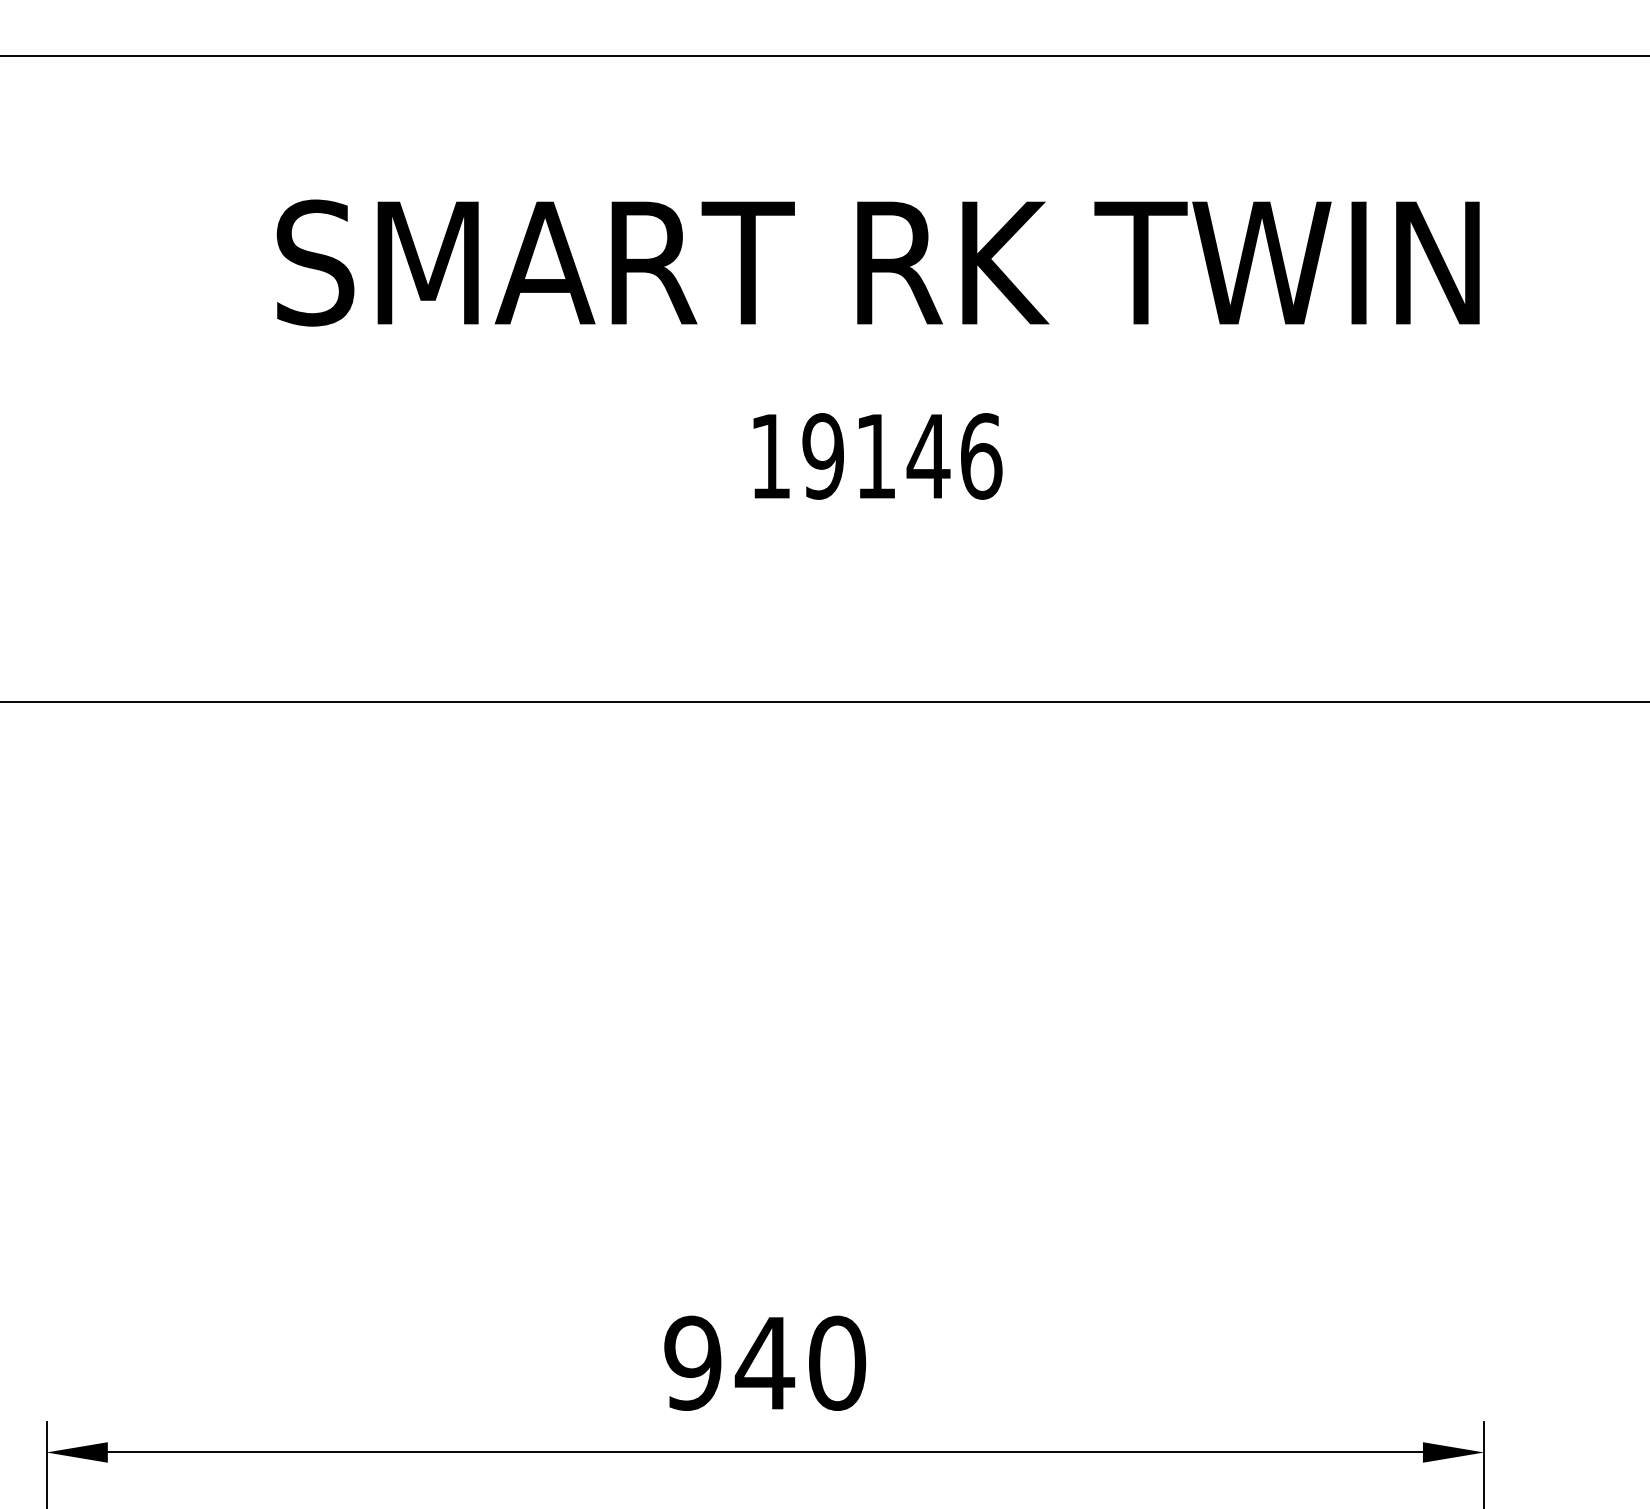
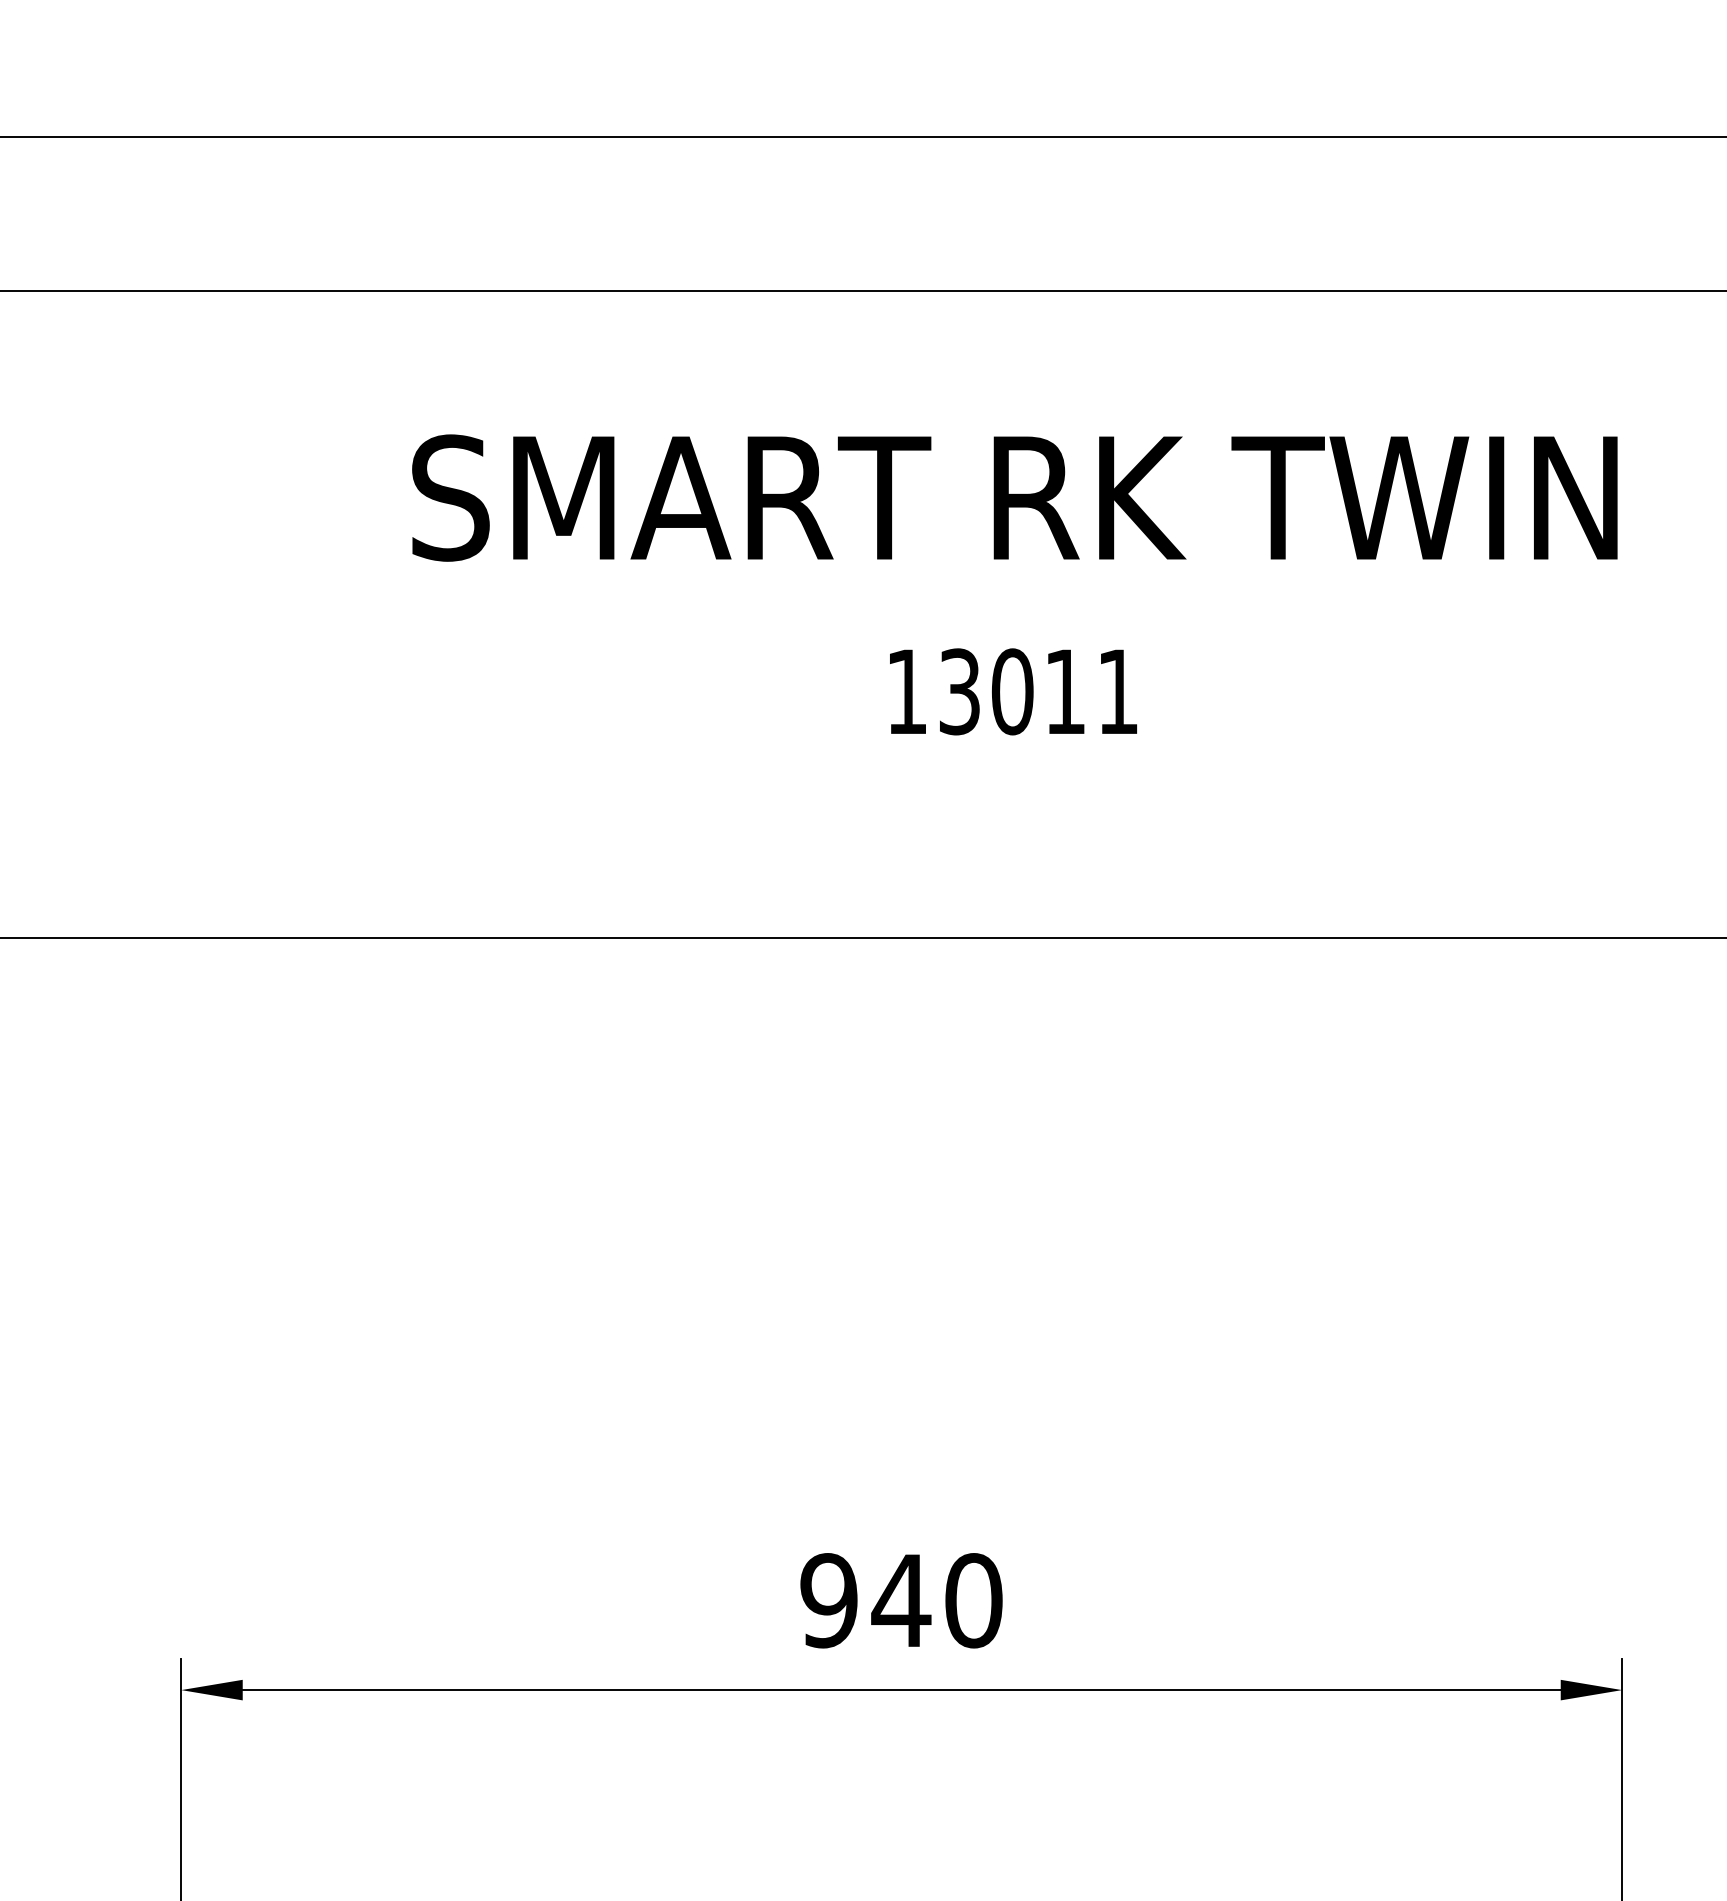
text: (901, 456) -> (1038, 691), 19146 -> 13011

